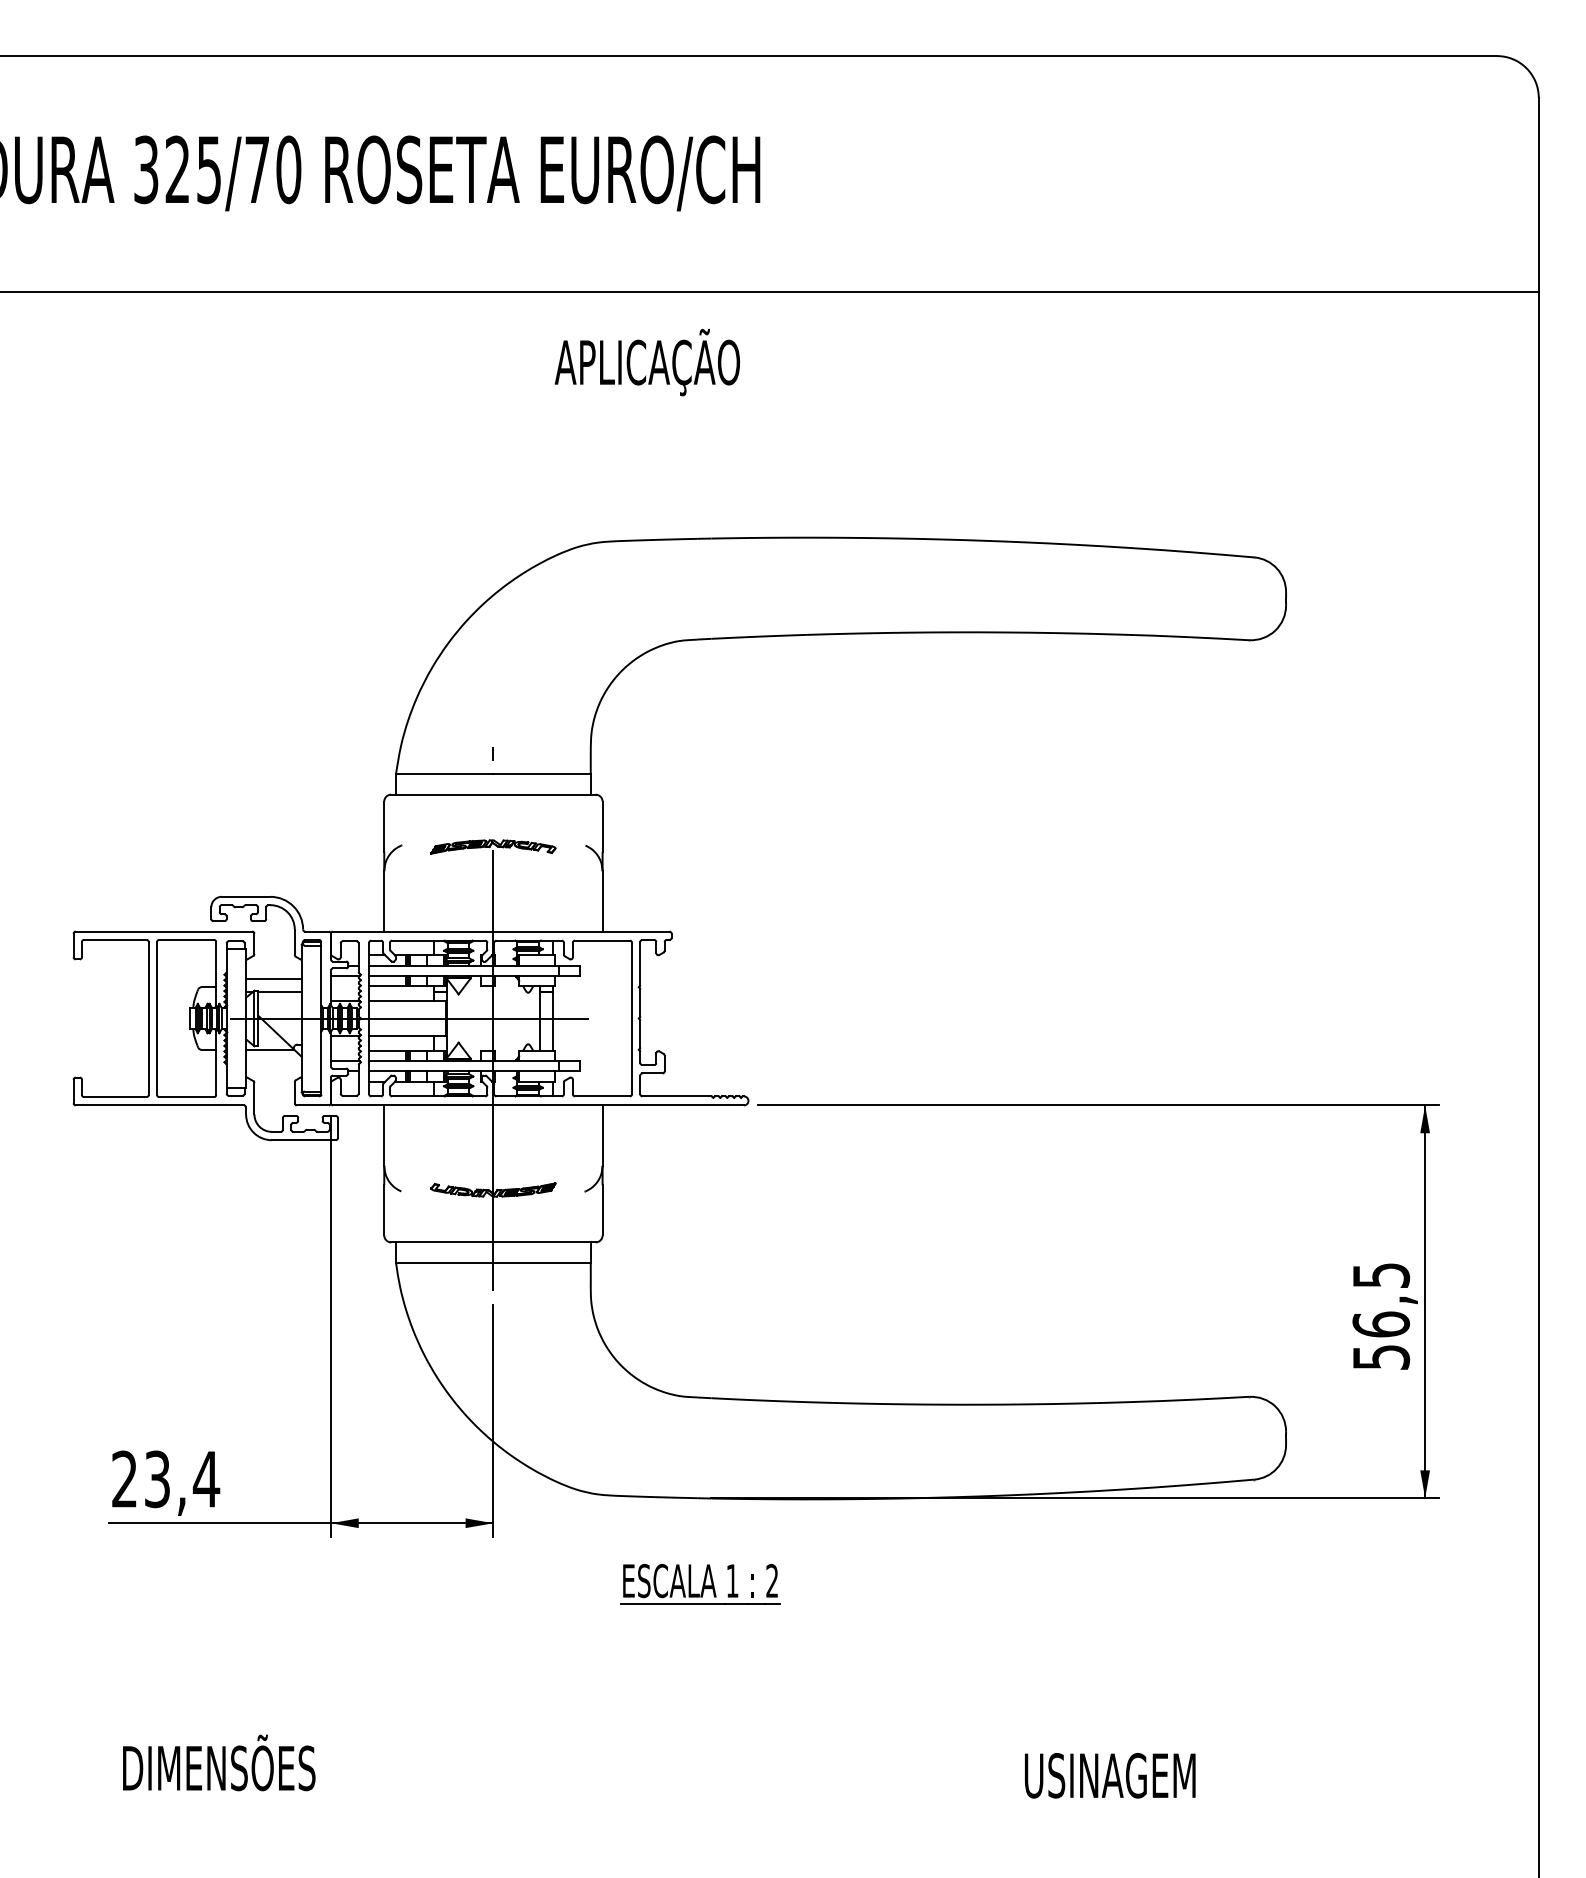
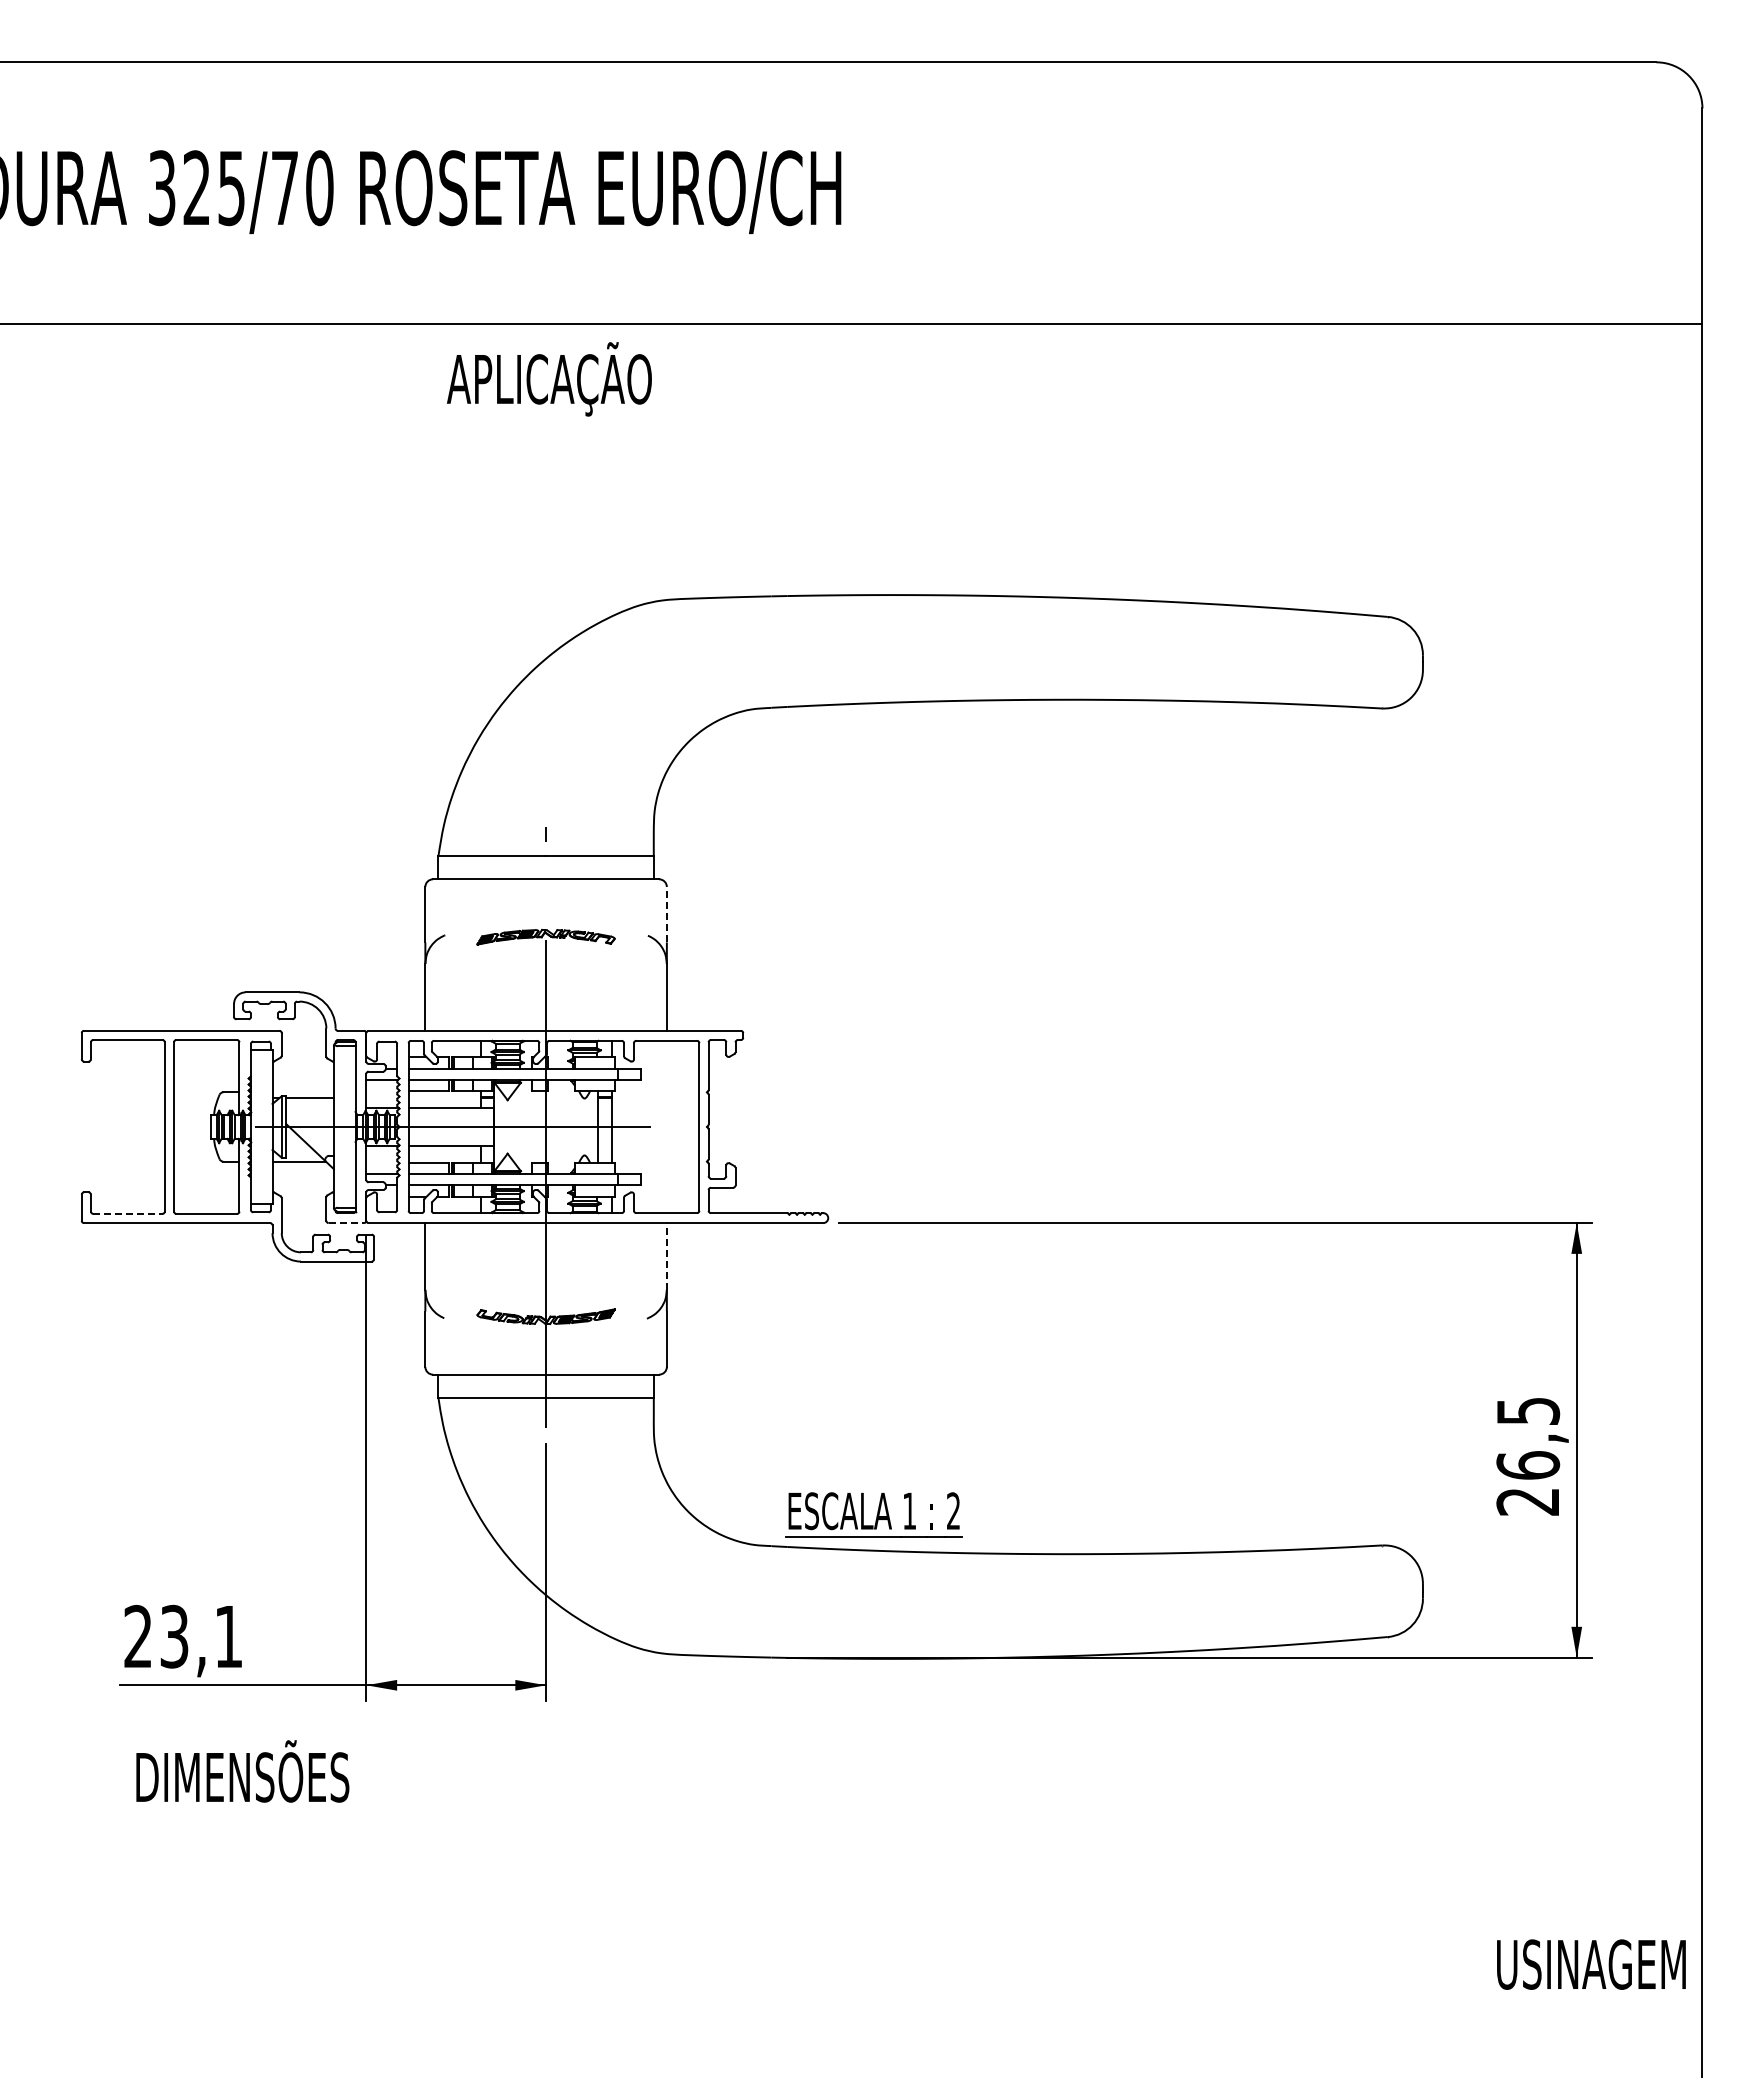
text: (647, 362) -> (549, 379), moved
line: (602, 826) -> (666, 914), solid -> dashed
line: (273, 978) -> (302, 1082), removed
line: (115, 1096) -> (127, 1213), solid -> dashed
line: (312, 1105) -> (346, 1223), solid -> dashed
line: (602, 1135) -> (666, 1256), solid -> dashed
text: (1381, 1357) -> (1528, 1501), 56,5 -> 26,5
text: (206, 1479) -> (228, 1636), 23,4 -> 23,1
part: (699, 1584) -> (873, 1514), moved
text: (218, 1762) -> (242, 1771), moved
text: (1110, 1775) -> (1591, 1964), moved

